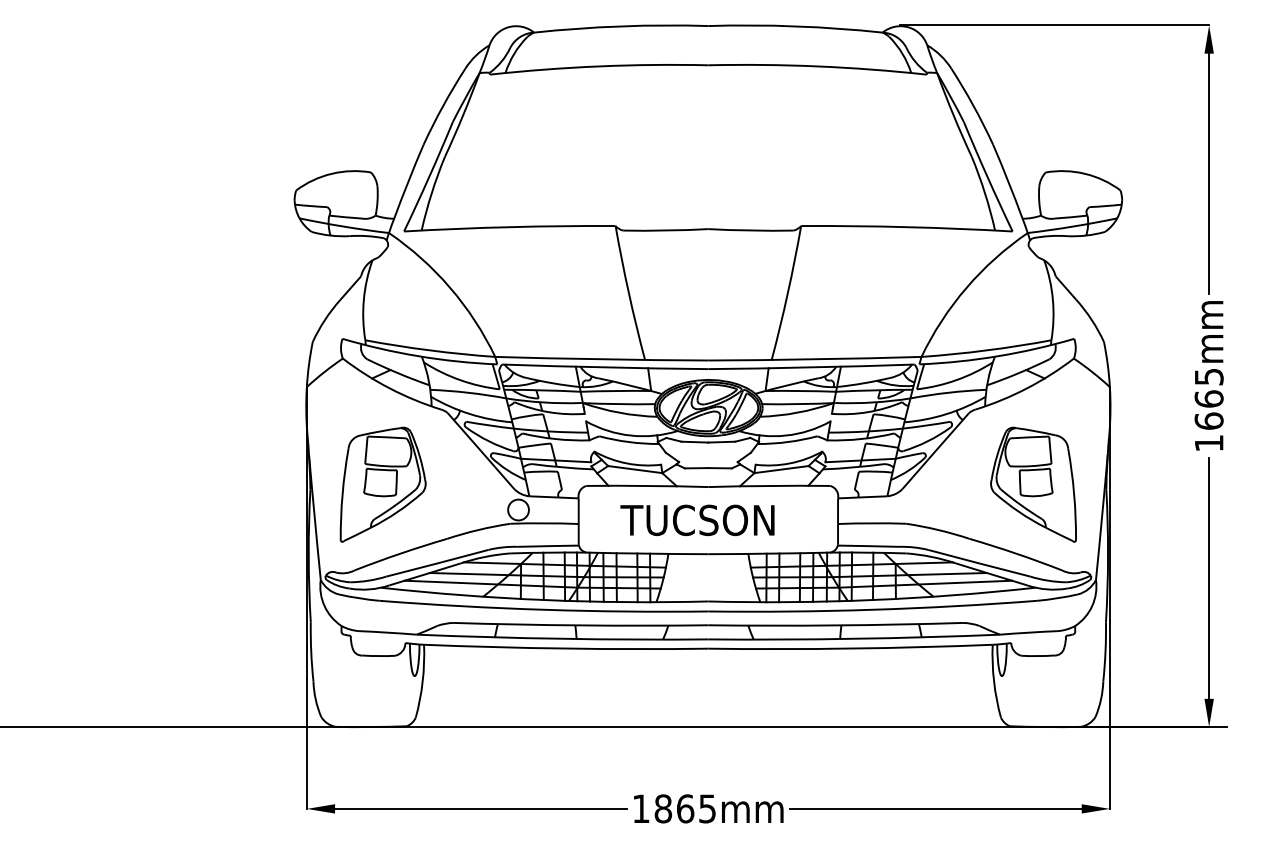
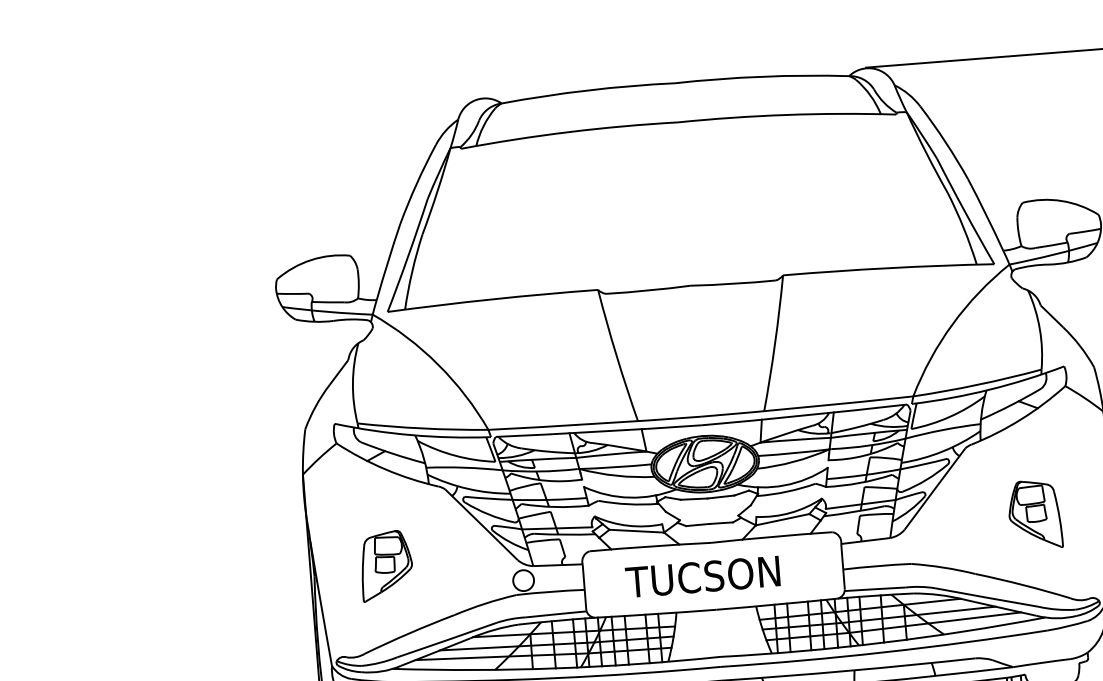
part: (382, 484) -> (386, 565), size x0.6
part: (1033, 484) -> (1034, 514), size x0.6

